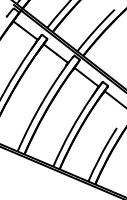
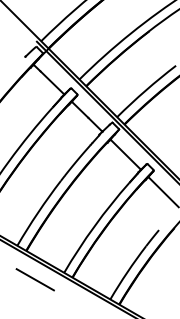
line: (32, 173) -> (34, 279), added

